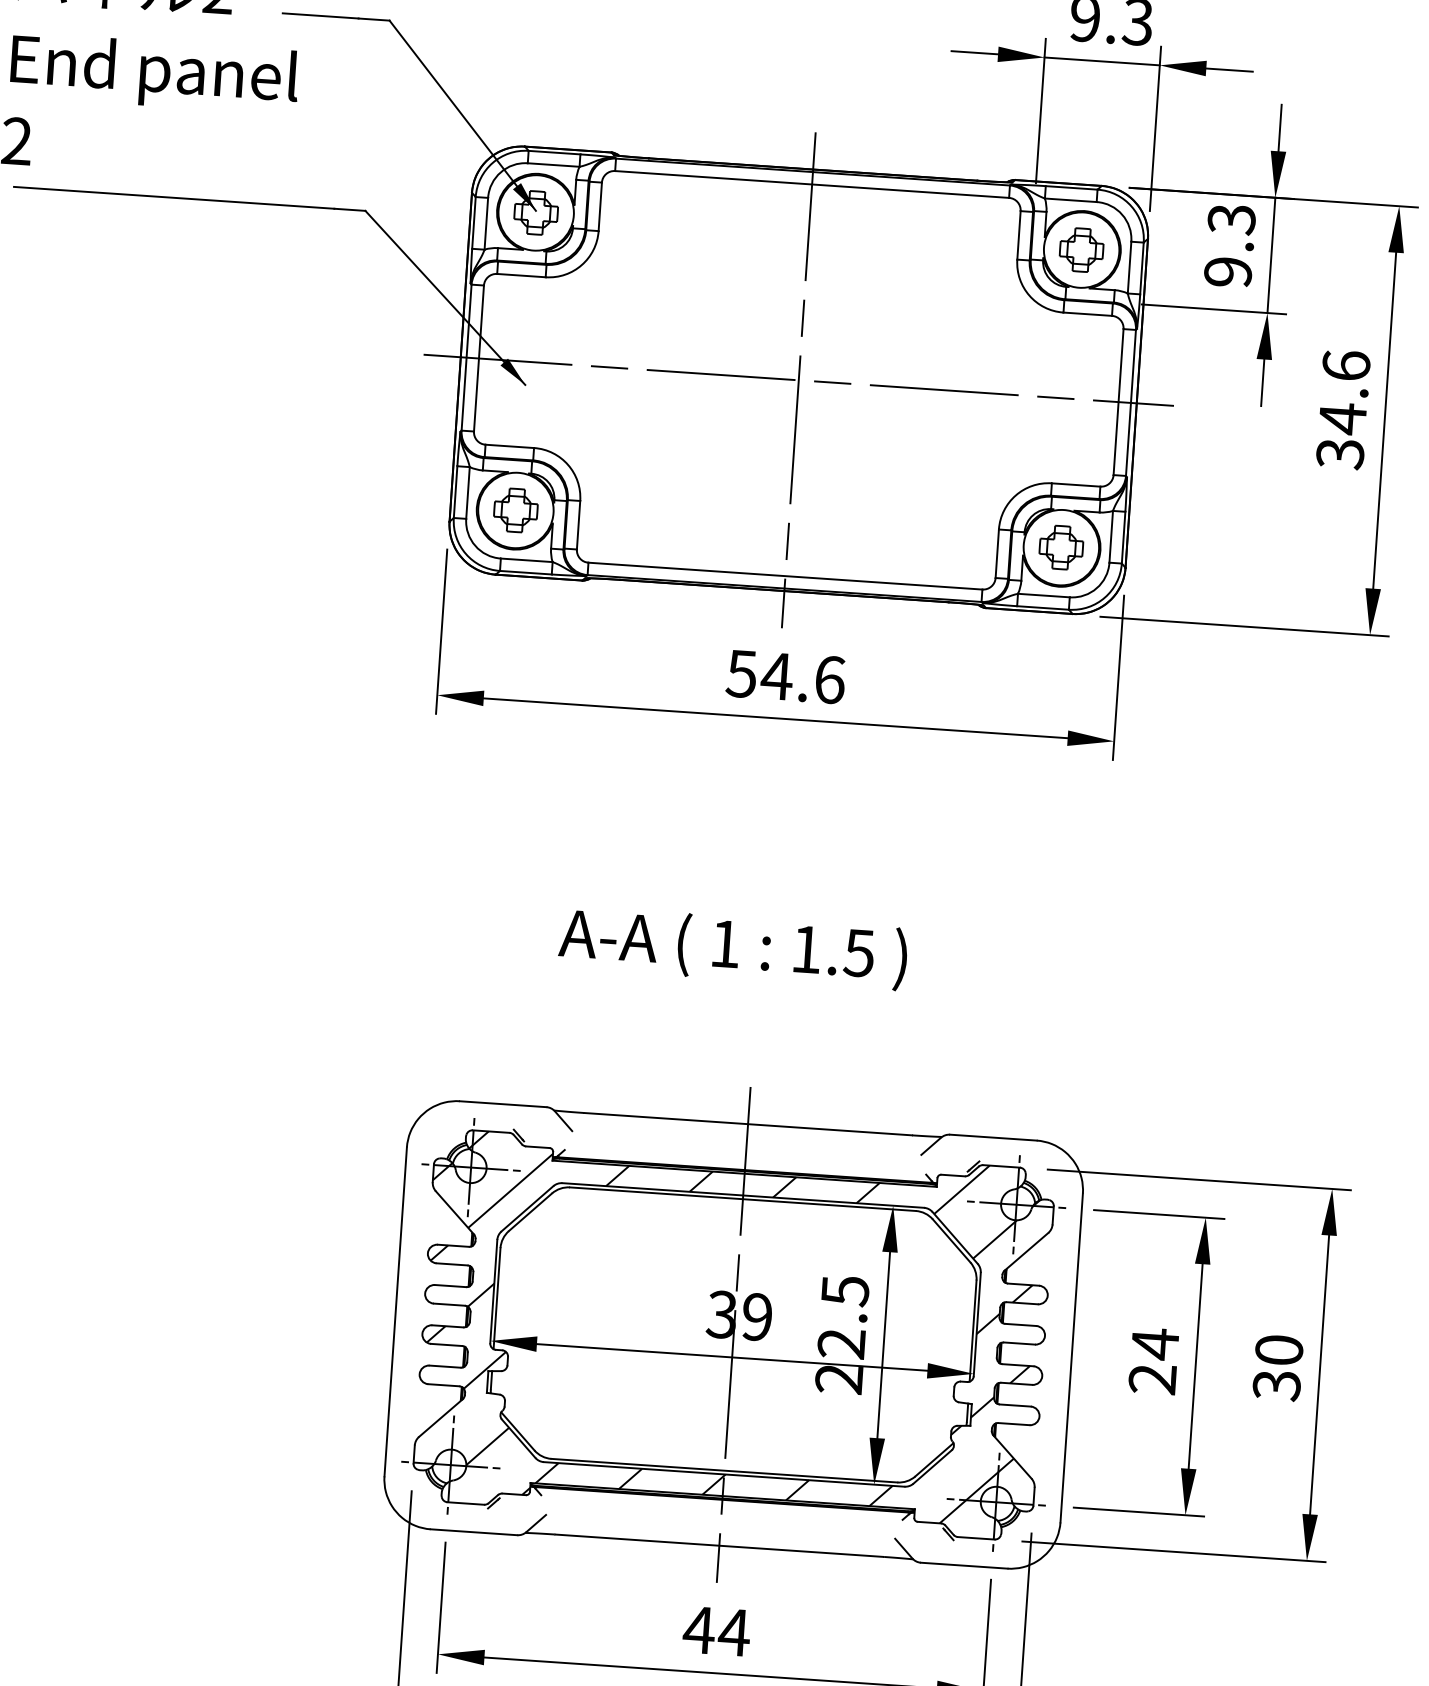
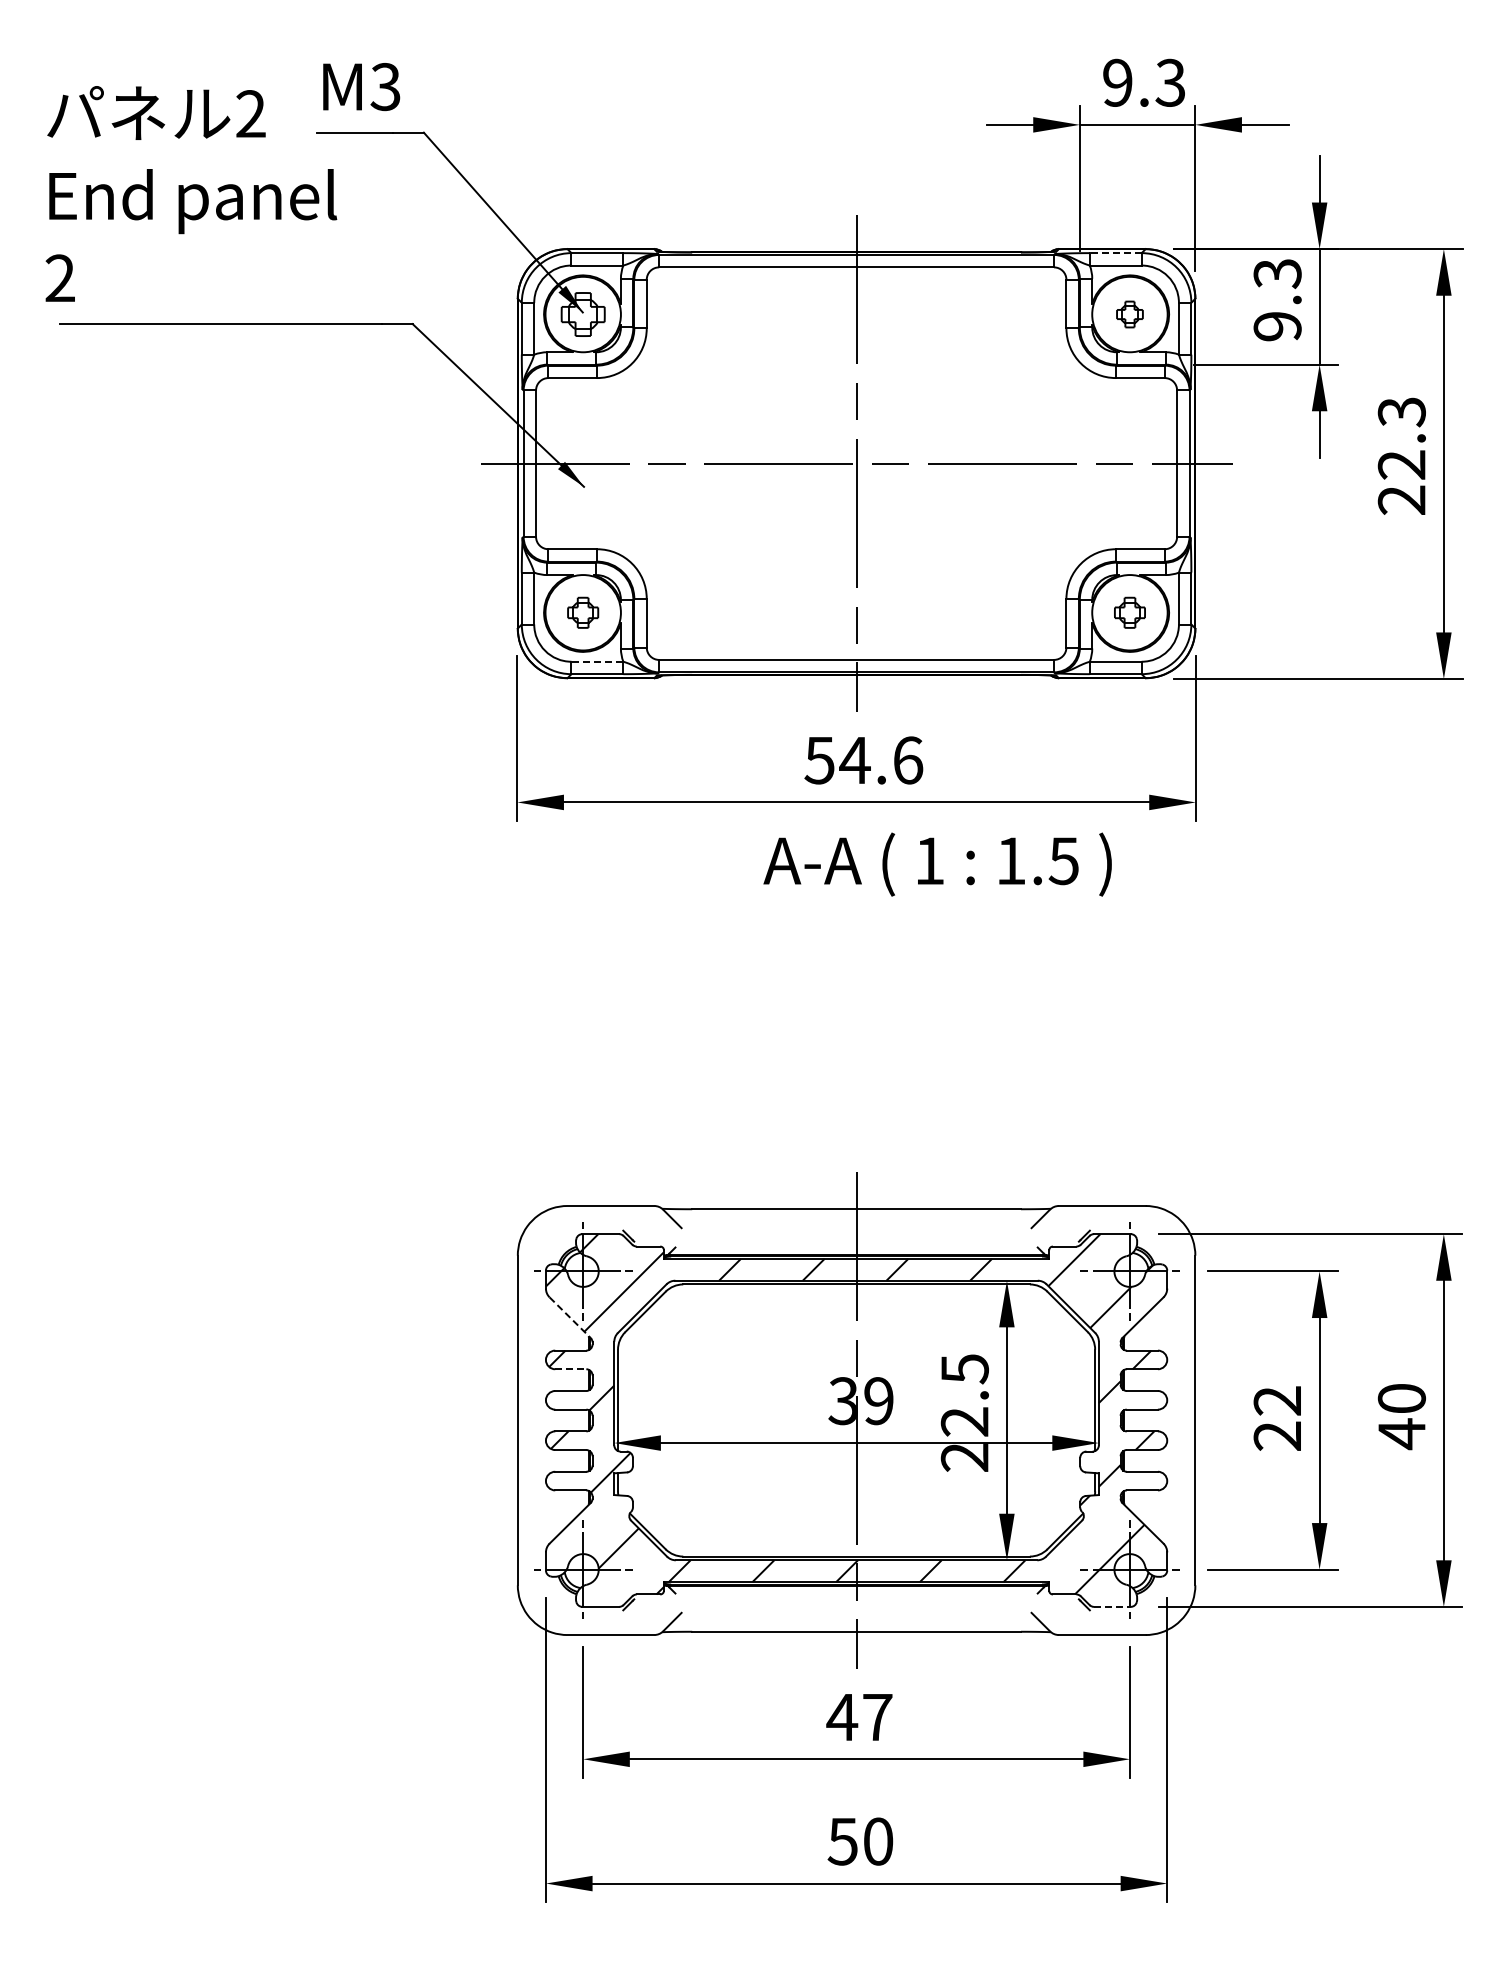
line: (1071, 188) -> (1115, 253), solid -> dashed
part: (1081, 250) -> (1129, 314), size x0.6
text: (1342, 410) -> (1401, 456), 34.6 -> 22.3
part: (515, 510) -> (582, 612), size x0.7
part: (1060, 547) -> (1129, 612), size x0.7
line: (526, 560) -> (597, 661), solid -> dashed
text: (732, 947) -> (937, 864), moved
line: (455, 1212) -> (570, 1317), solid -> dashed
line: (451, 1264) -> (570, 1369), solid -> dashed
text: (1153, 1344) -> (1276, 1401), 24 -> 22
text: (1276, 1385) -> (1401, 1434), 30 -> 40
line: (976, 1537) -> (1112, 1606), solid -> dashed
text: (734, 1632) -> (877, 1717), 44 -> 47

